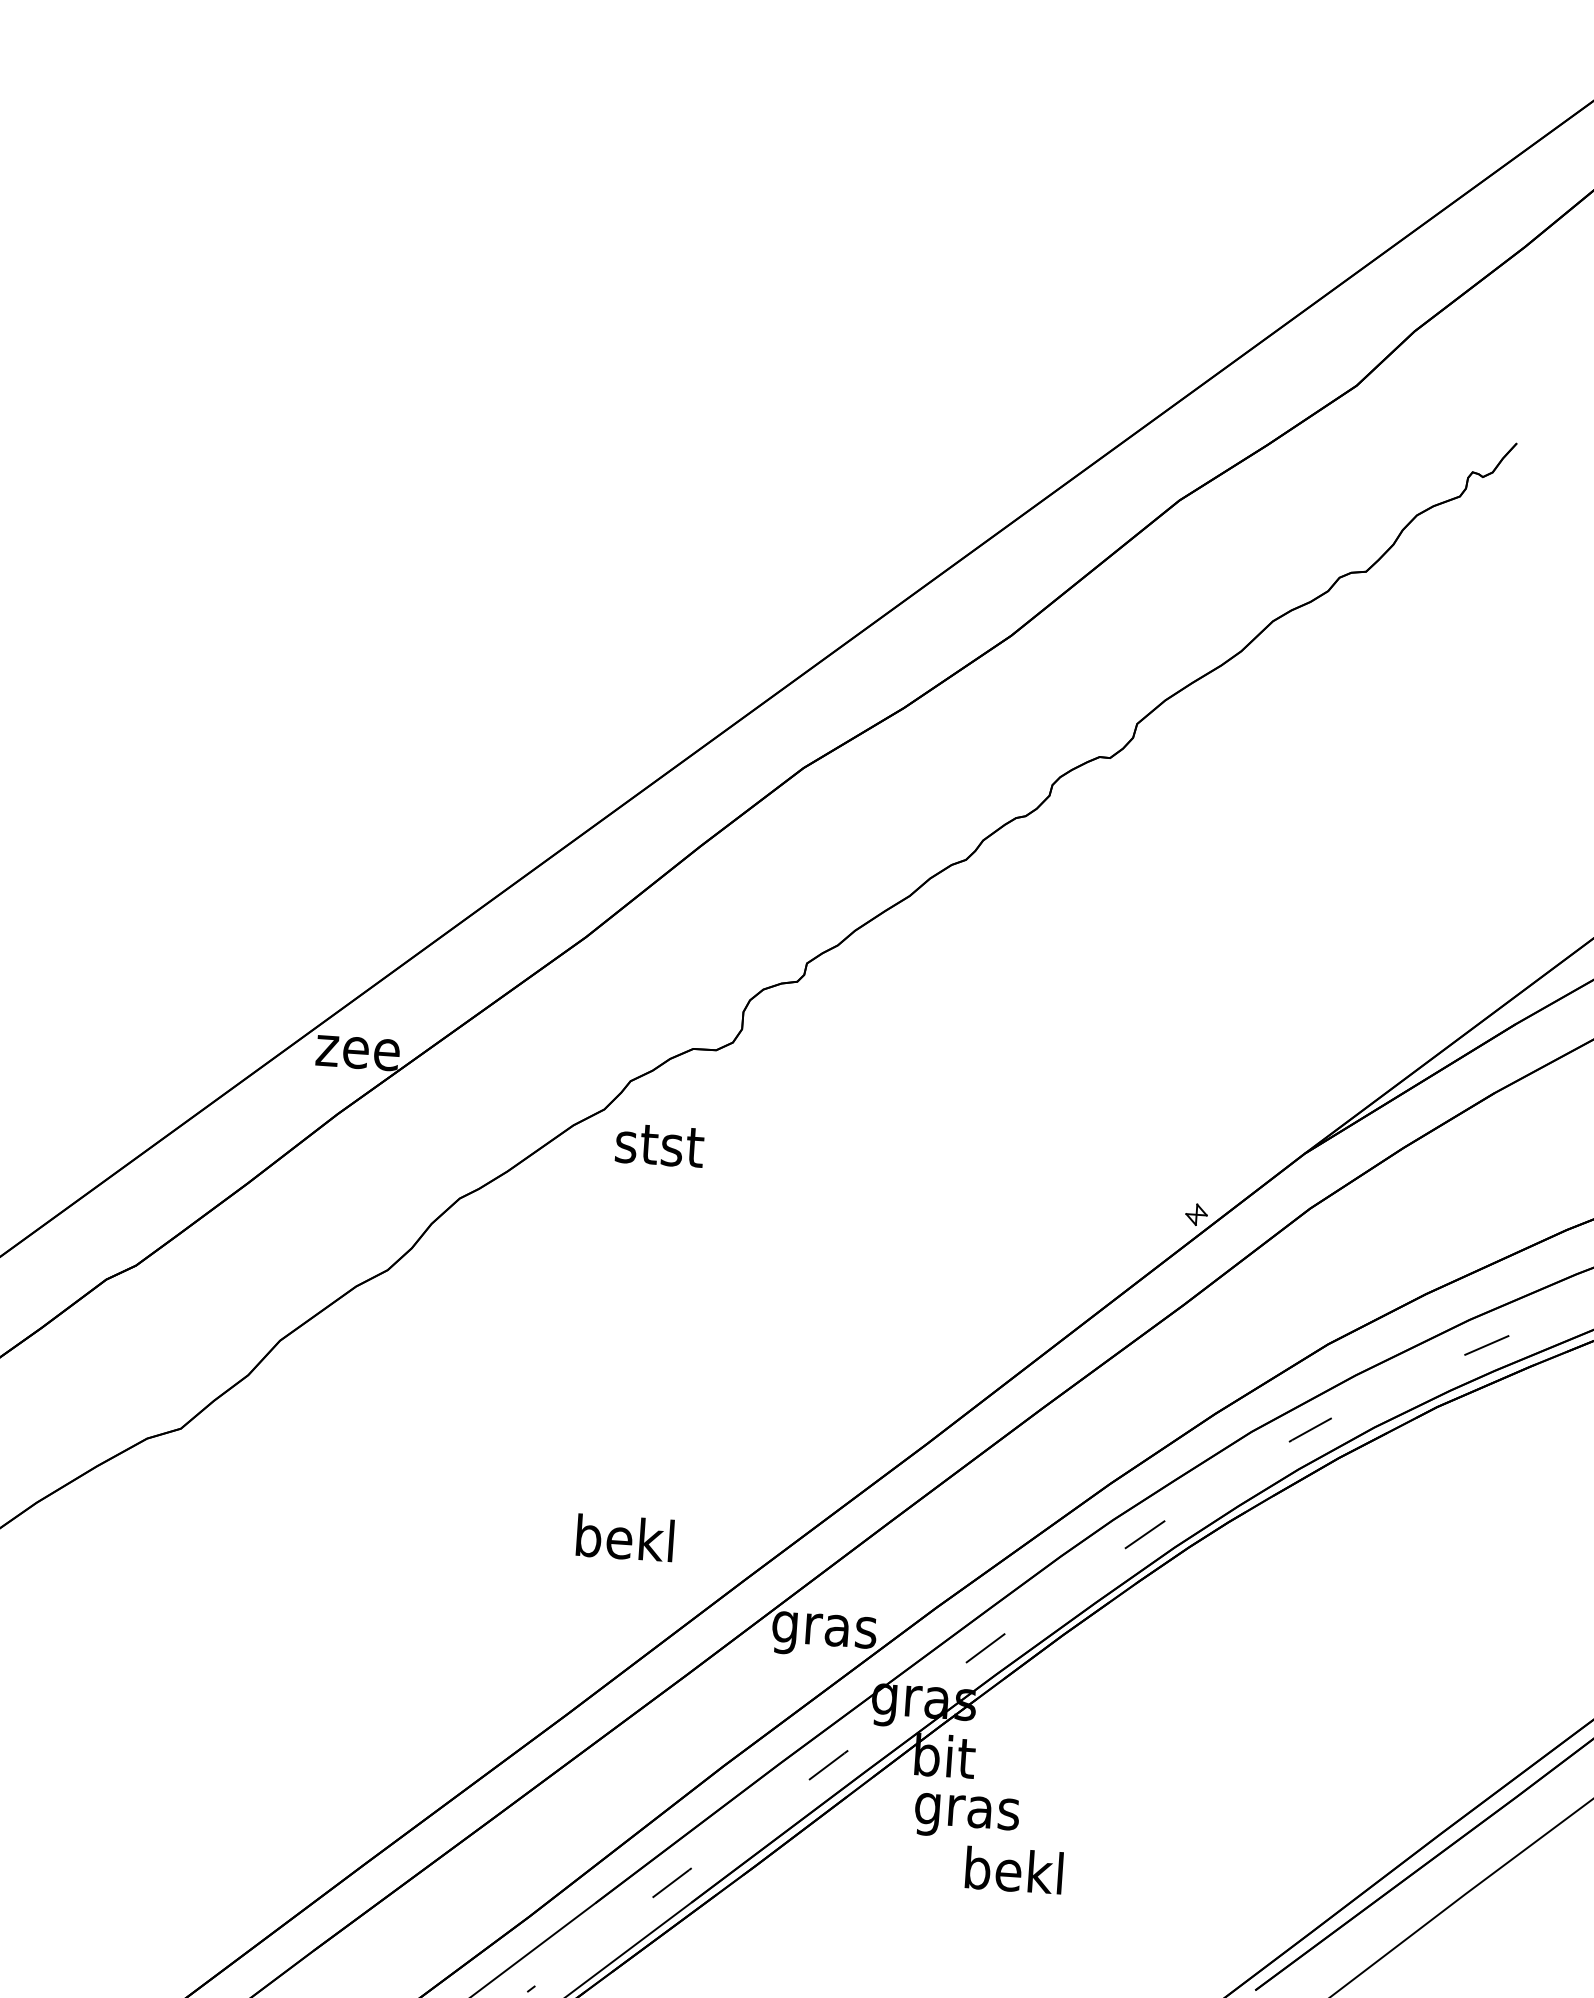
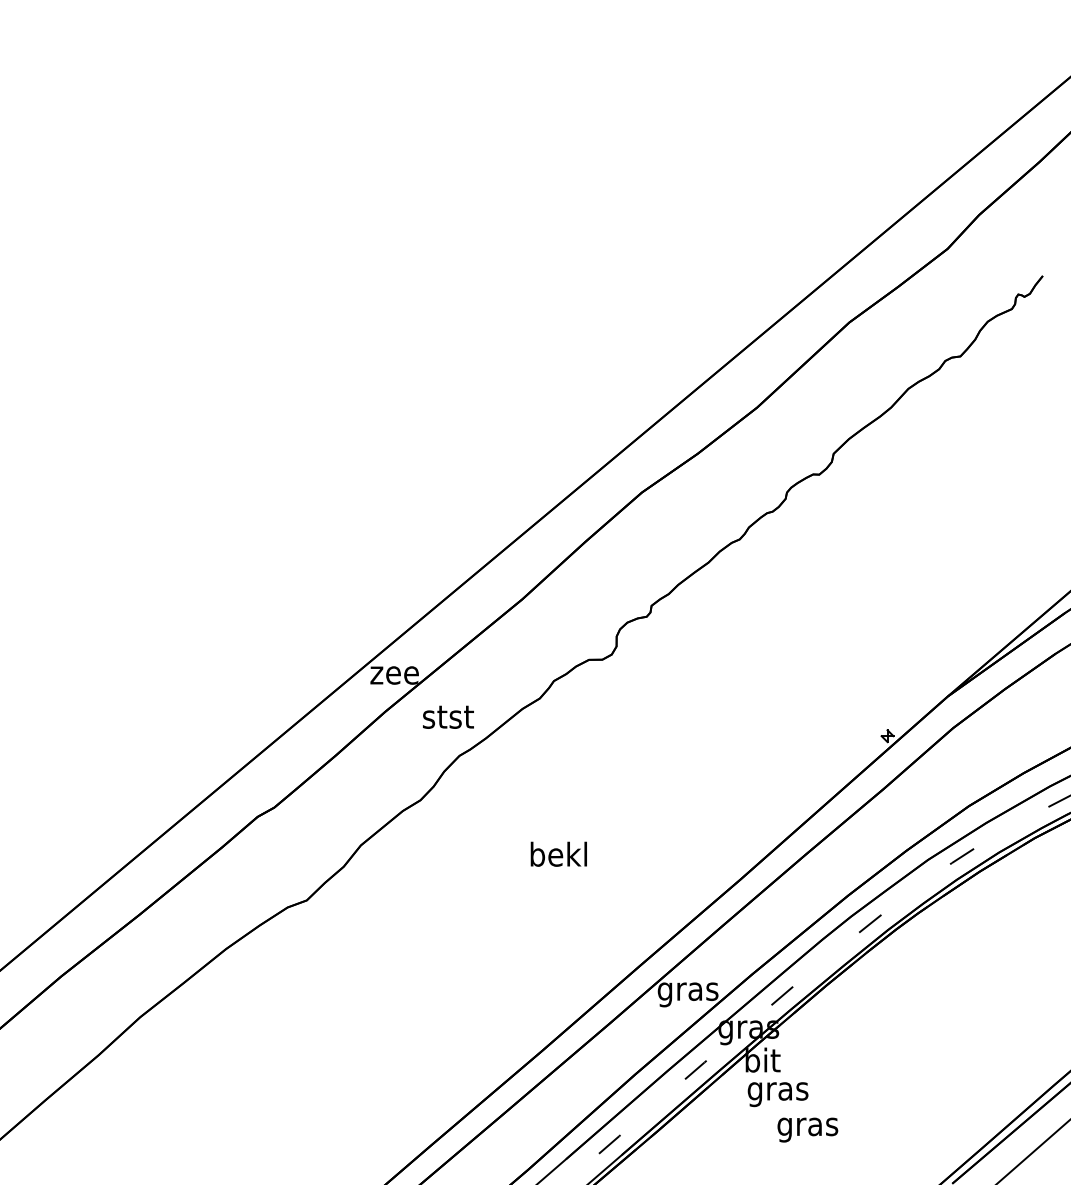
text: (659, 1144) -> (448, 716), moved
text: (624, 1536) -> (558, 853), moved
text: (1013, 1875) -> (807, 1126), bekl -> gras

